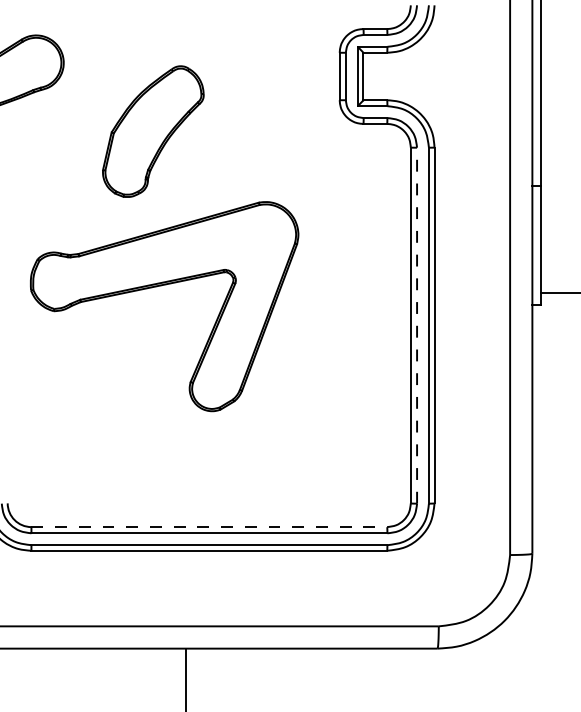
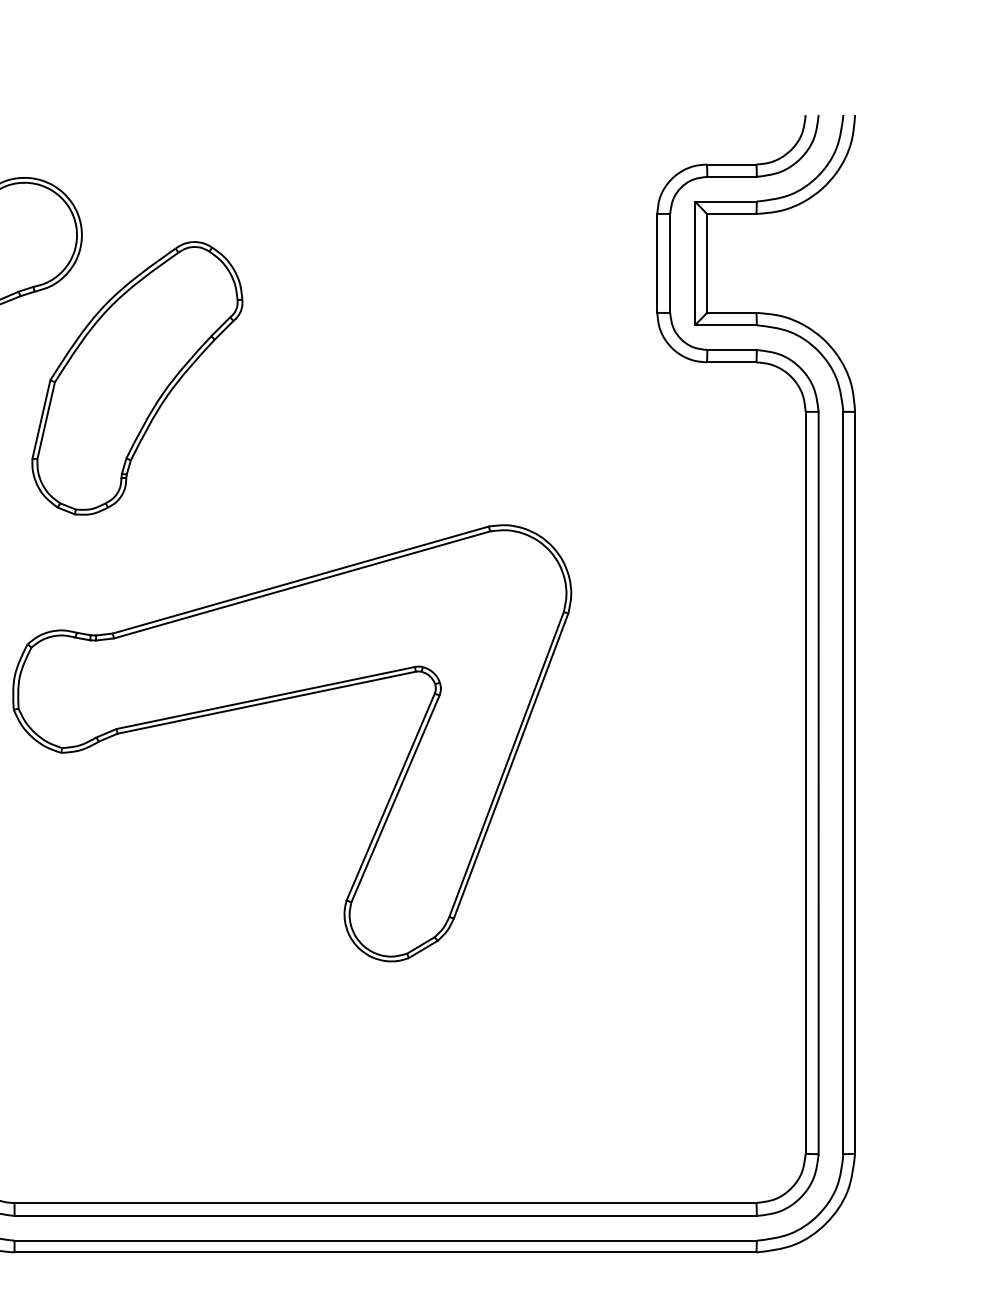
part: (153, 131) -> (137, 378), moved
line: (417, 325) -> (819, 782), dashed -> solid
line: (209, 527) -> (385, 1203), dashed -> solid

